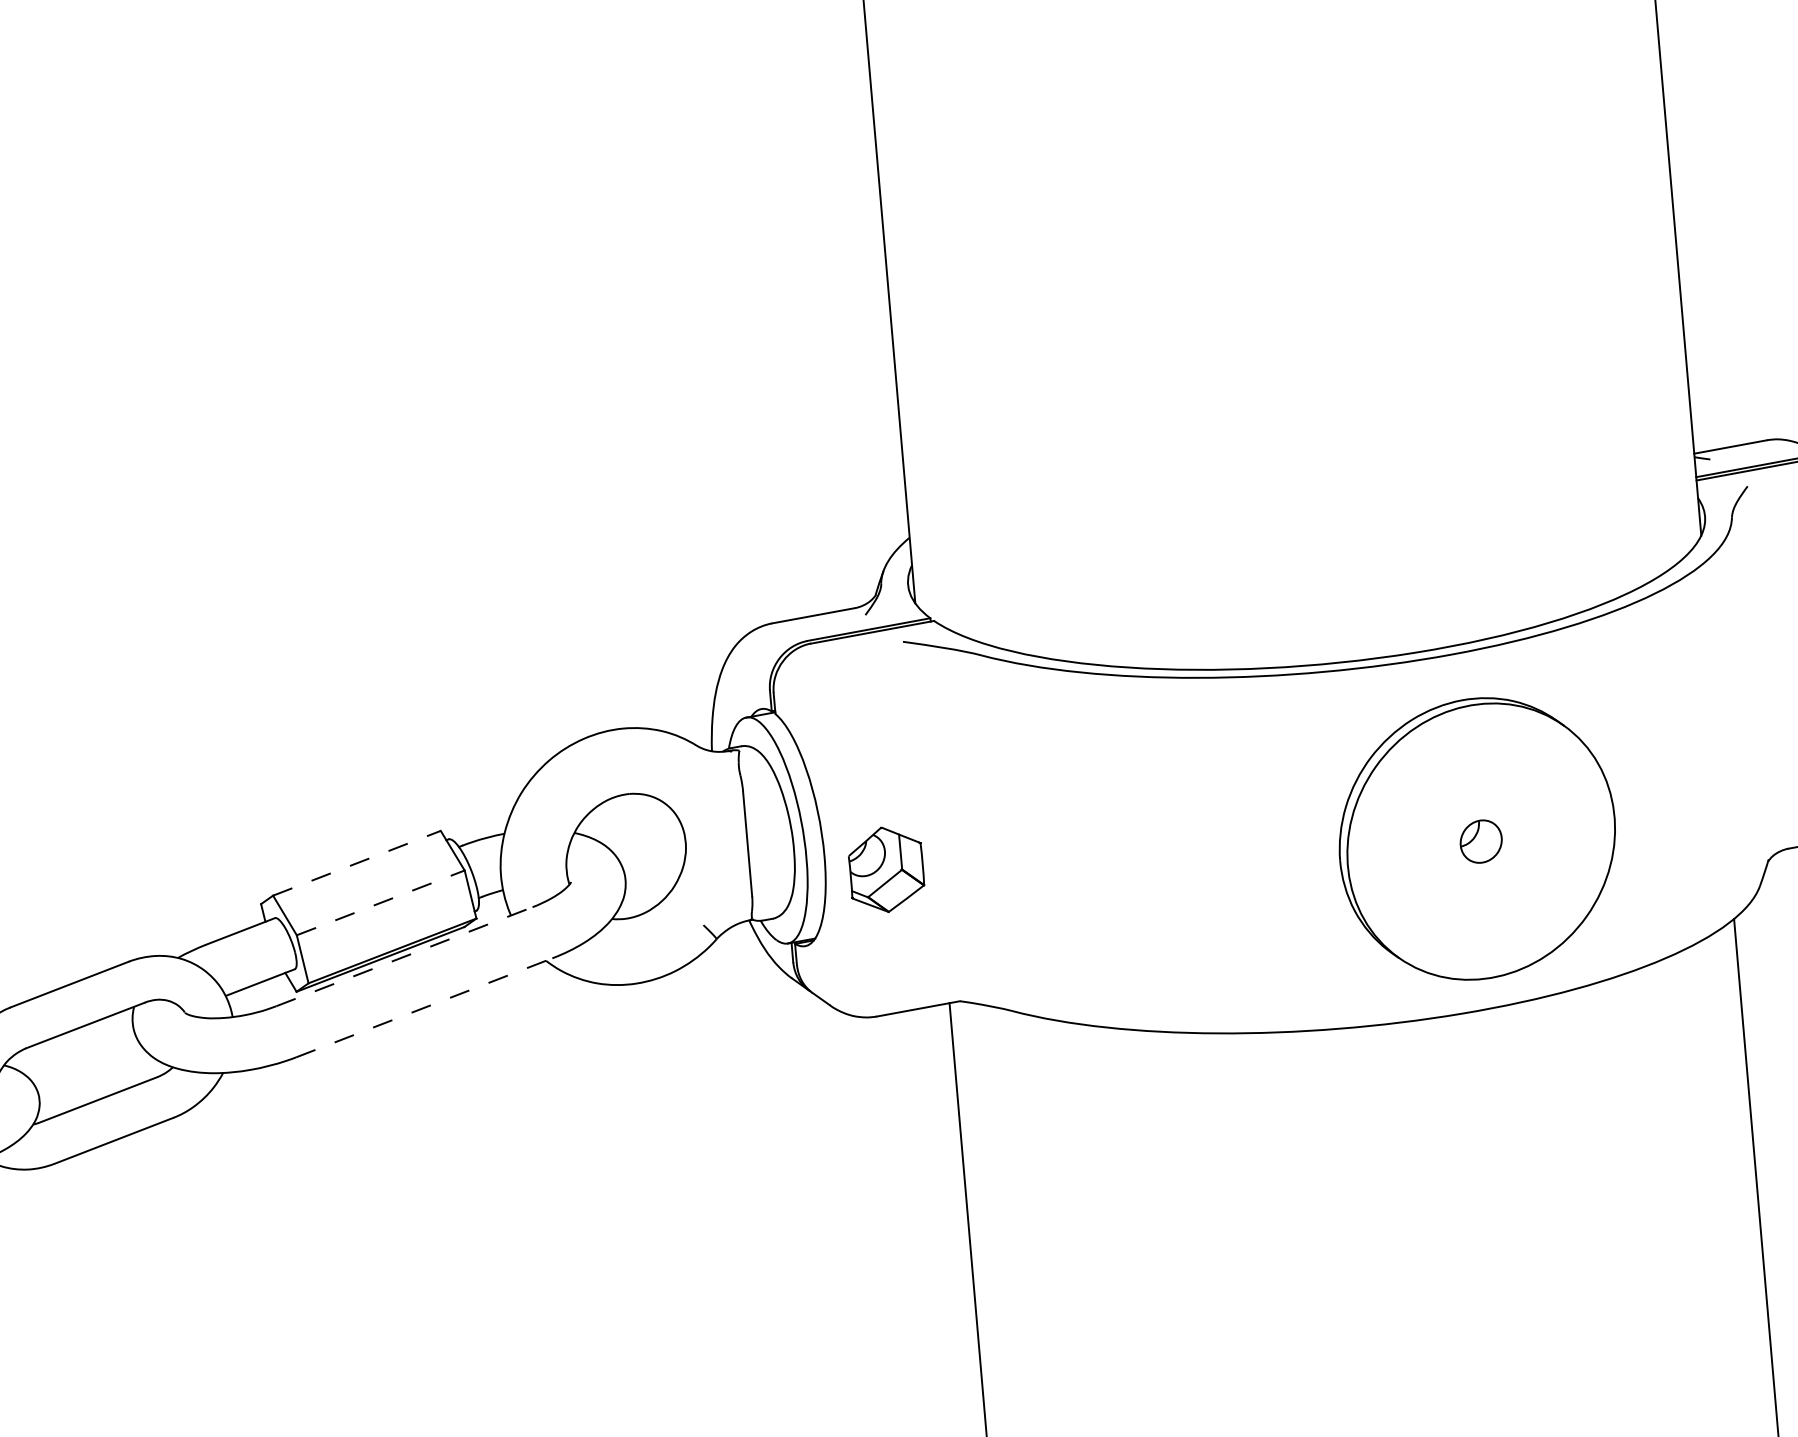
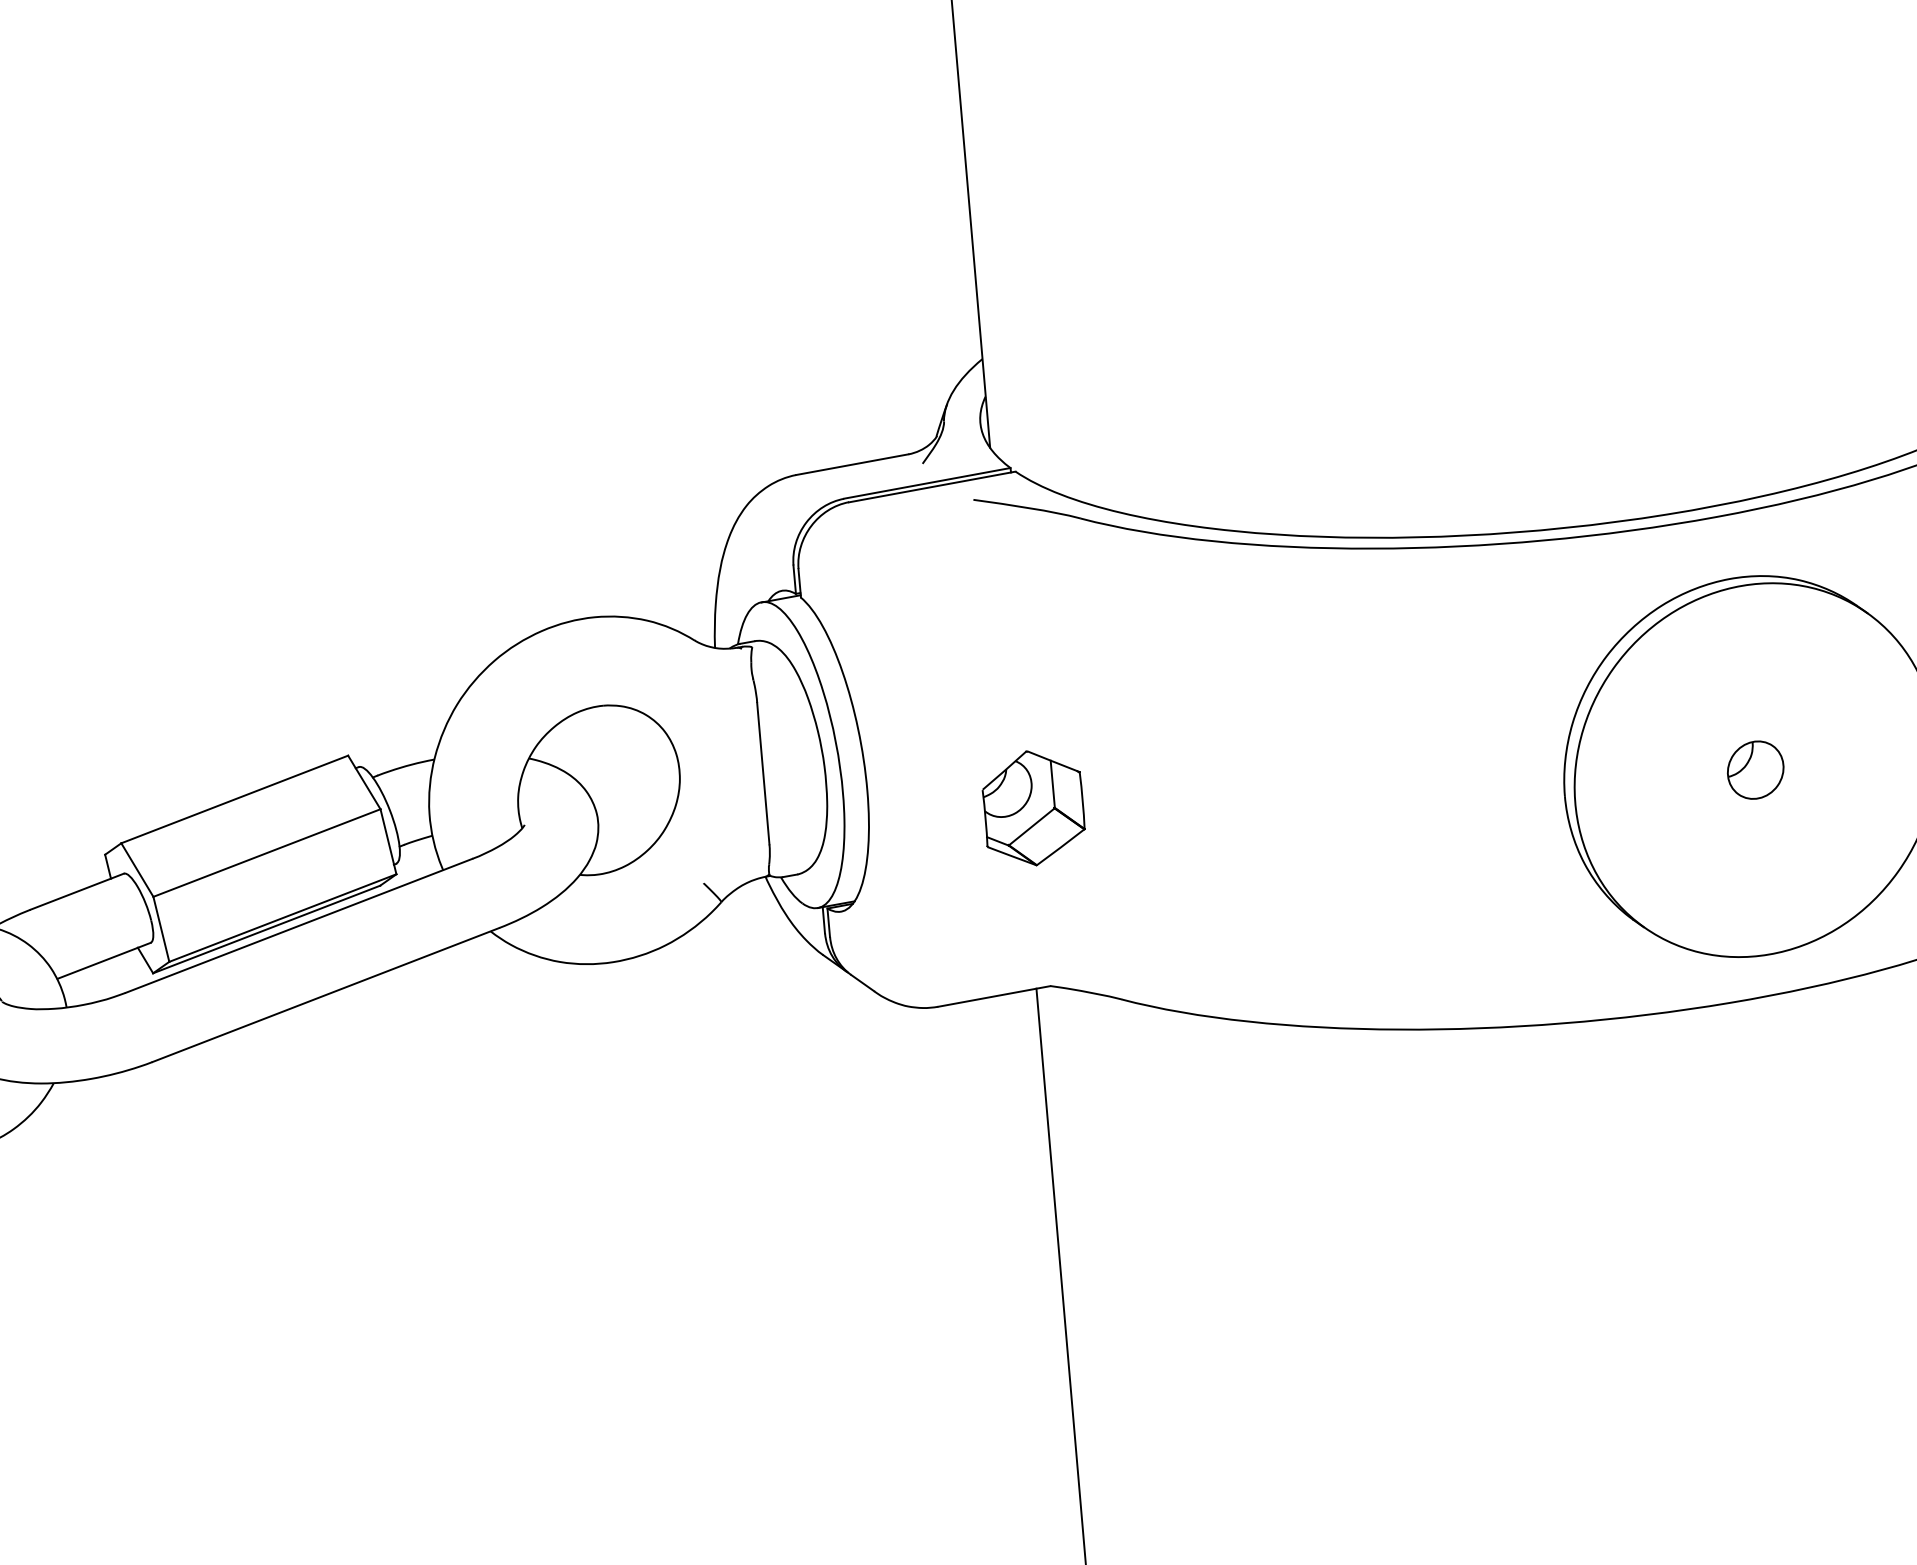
line: (356, 863) -> (234, 799), dashed -> solid
part: (886, 869) -> (1033, 807), moved
line: (380, 902) -> (266, 852), dashed -> solid
line: (404, 956) -> (299, 925), dashed -> solid
line: (424, 1007) -> (326, 994), dashed -> solid

